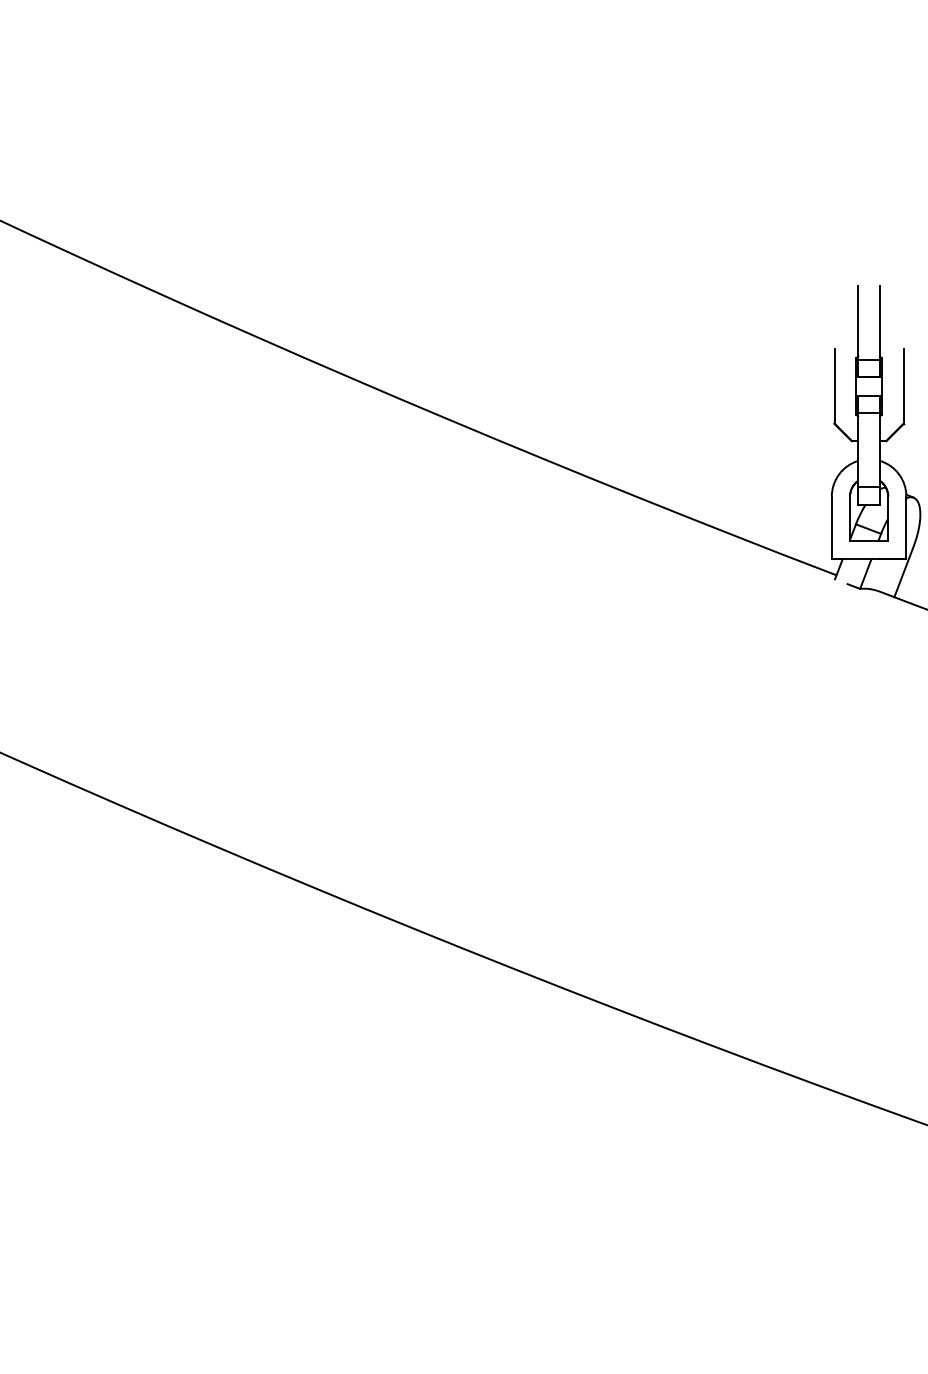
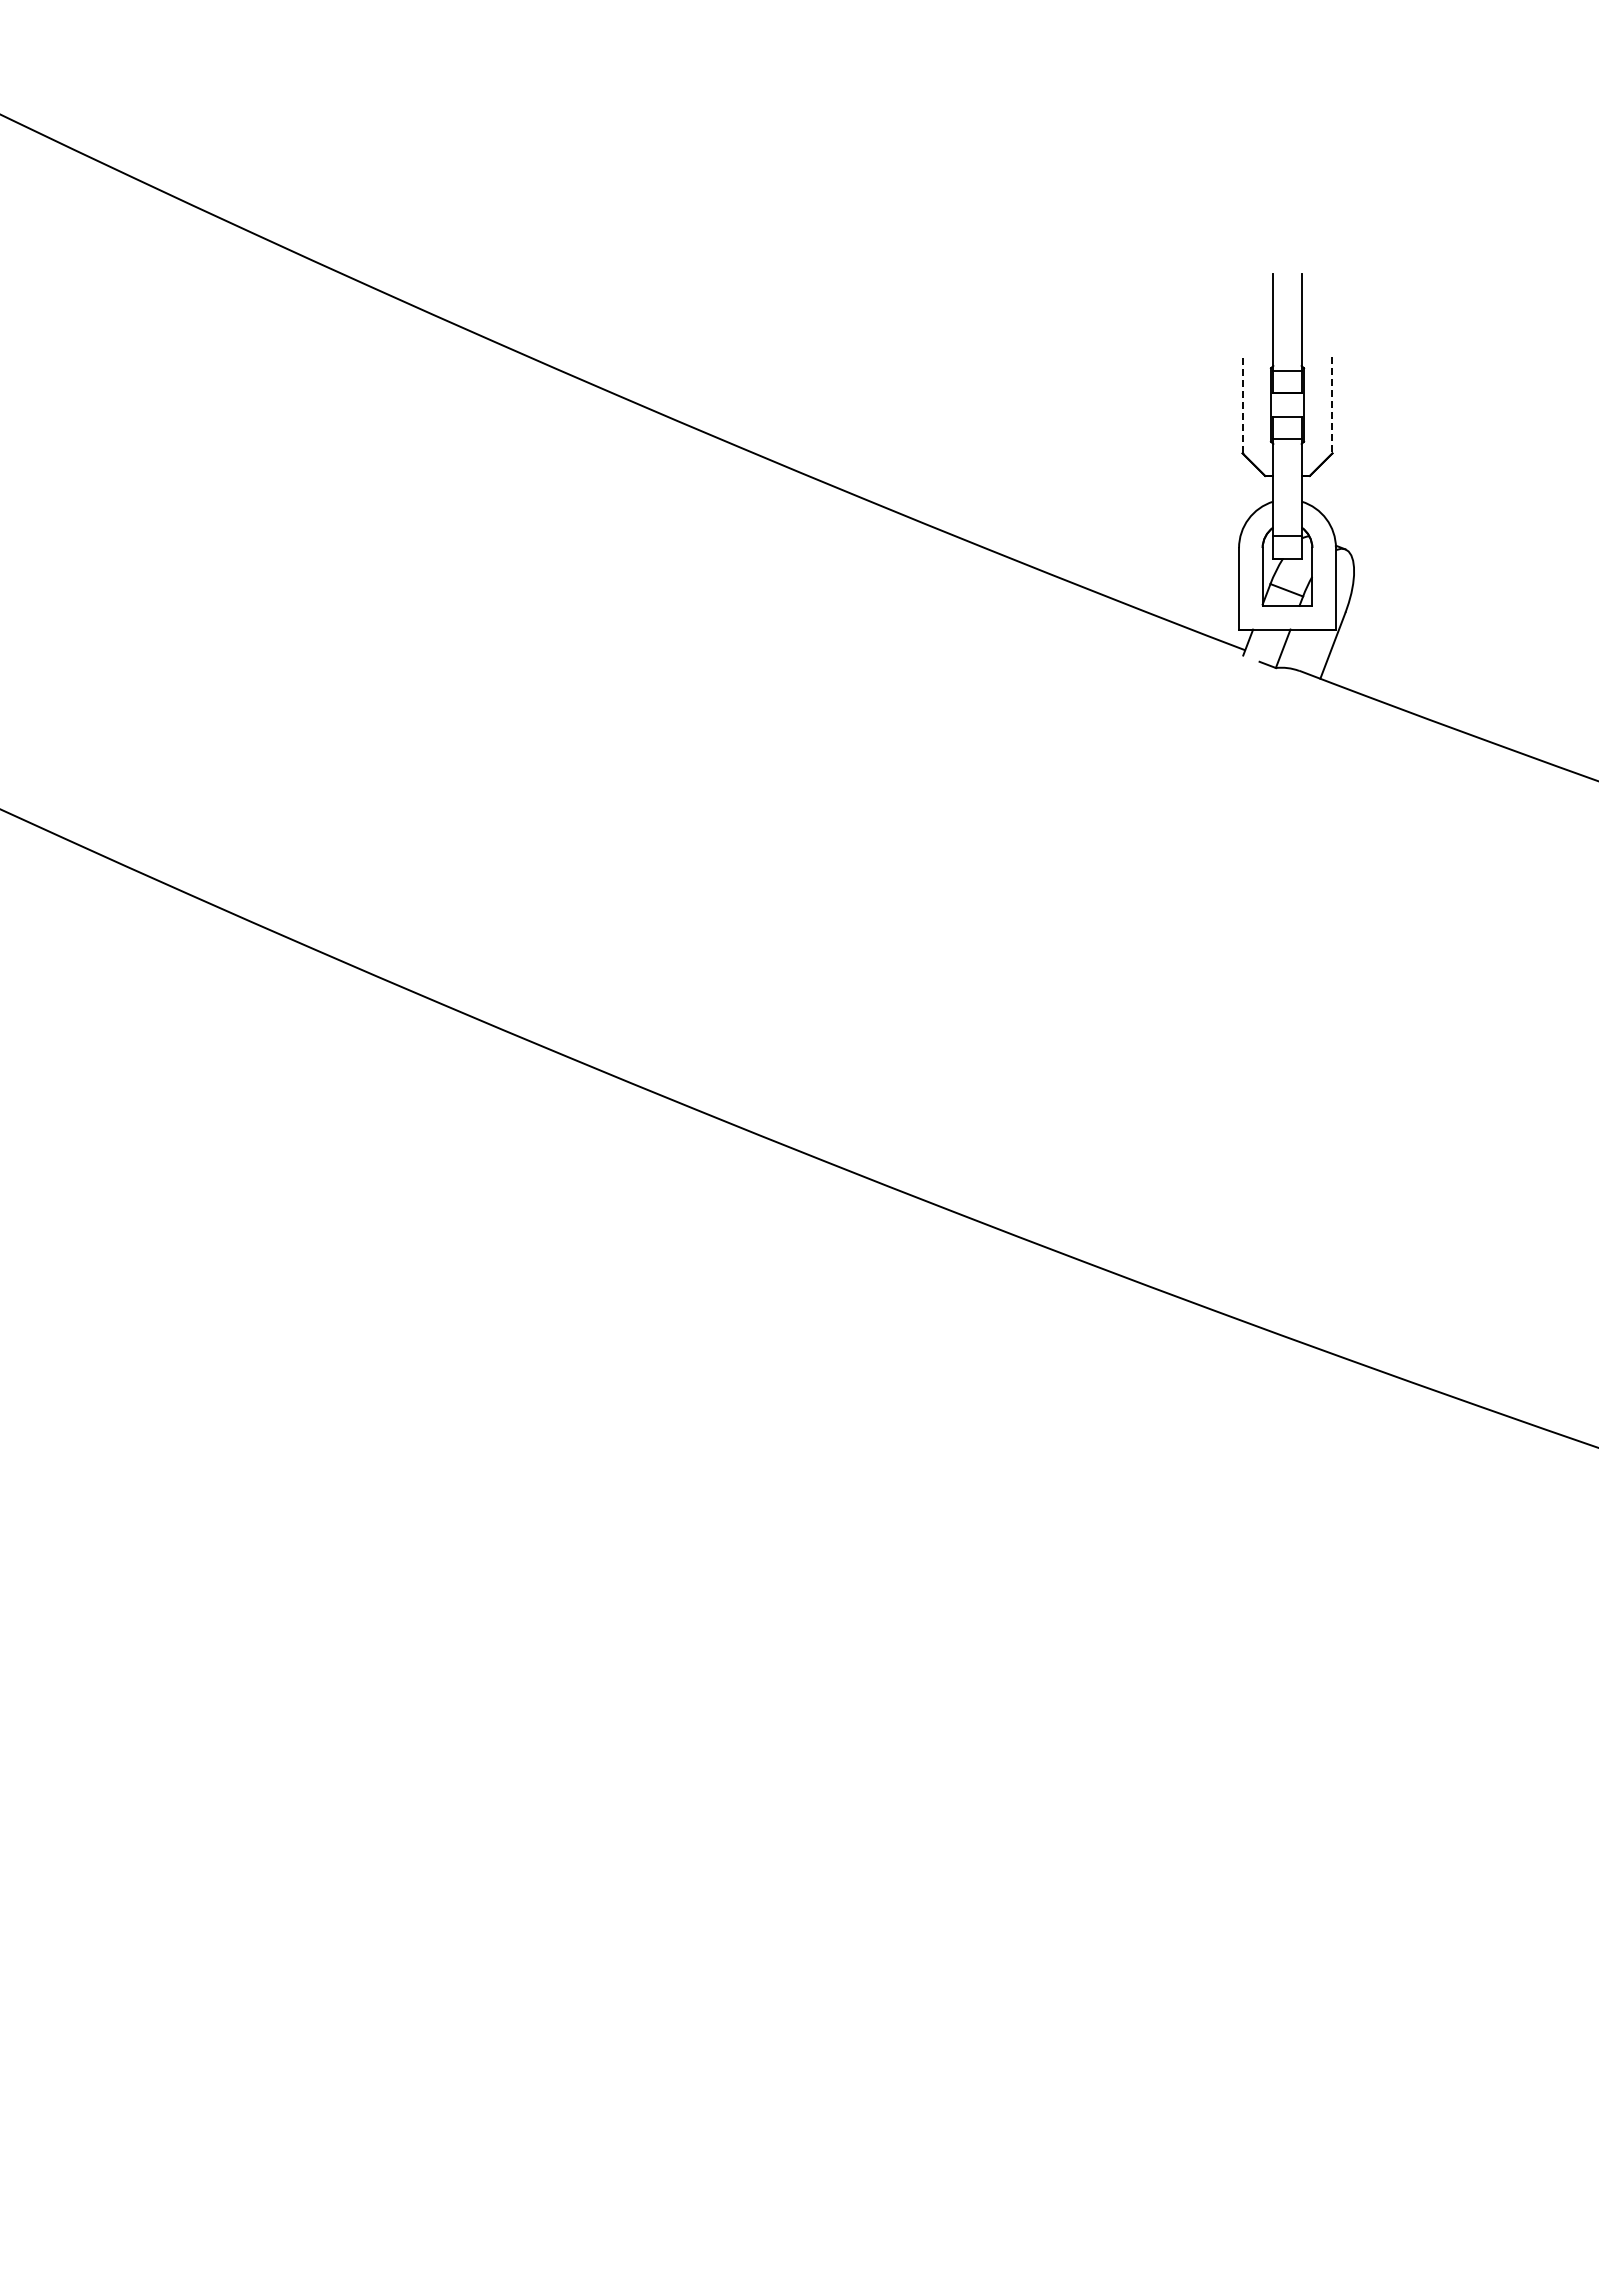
line: (834, 386) -> (1242, 404), solid -> dashed
line: (903, 386) -> (1332, 405), solid -> dashed

